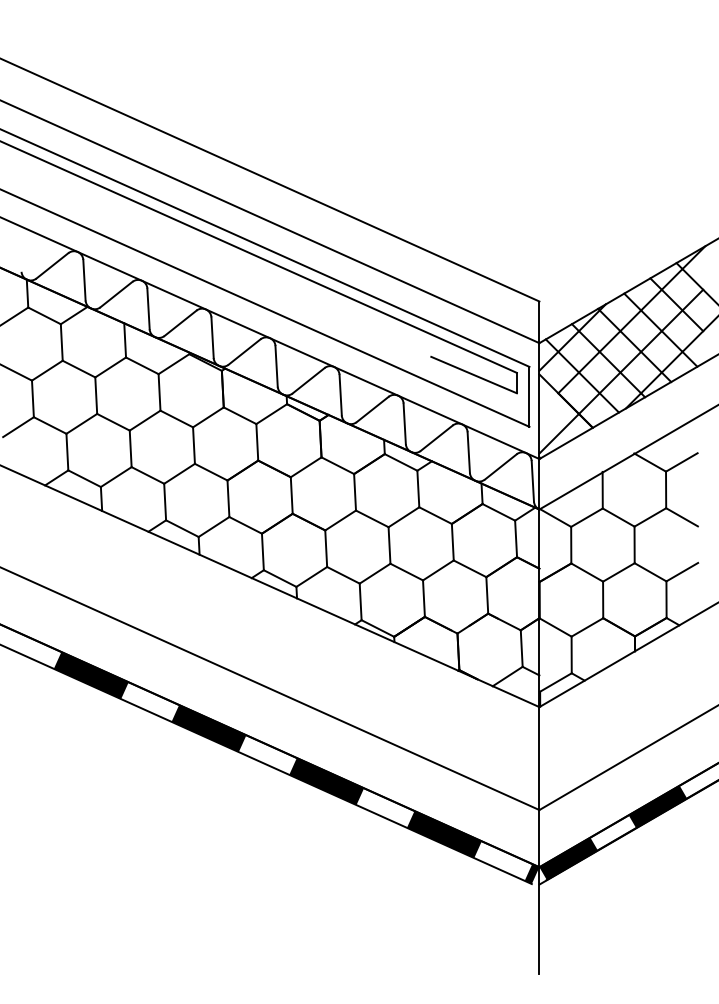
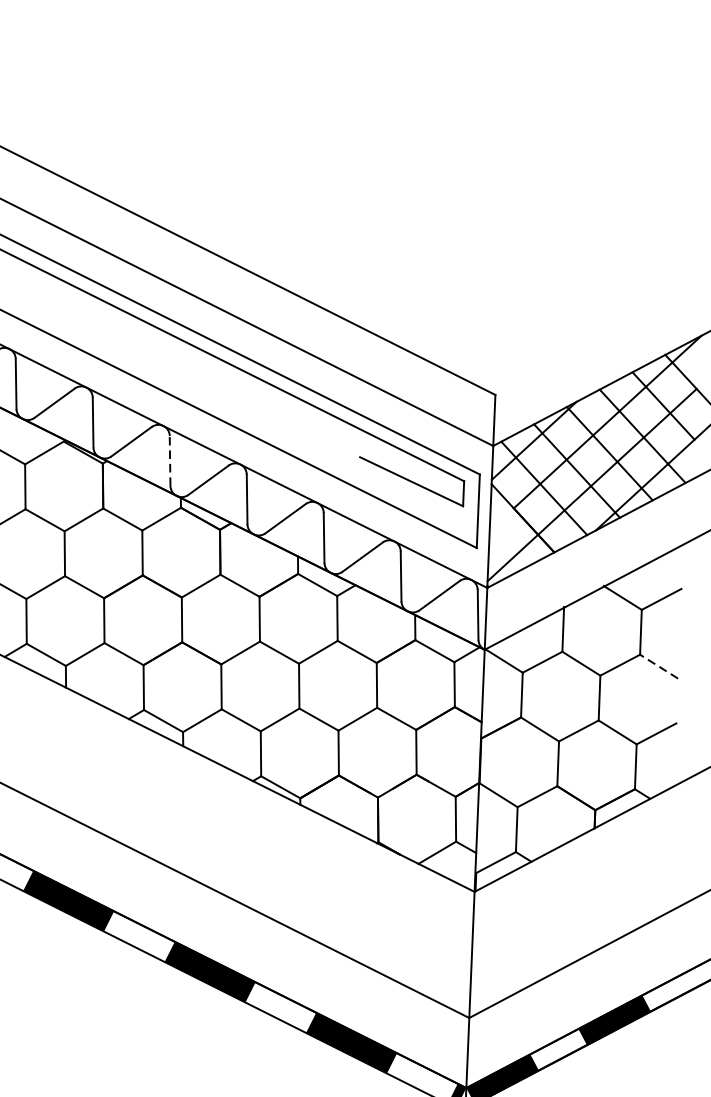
line: (276, 365) -> (170, 459), solid -> dashed
line: (681, 517) -> (658, 666), solid -> dashed

